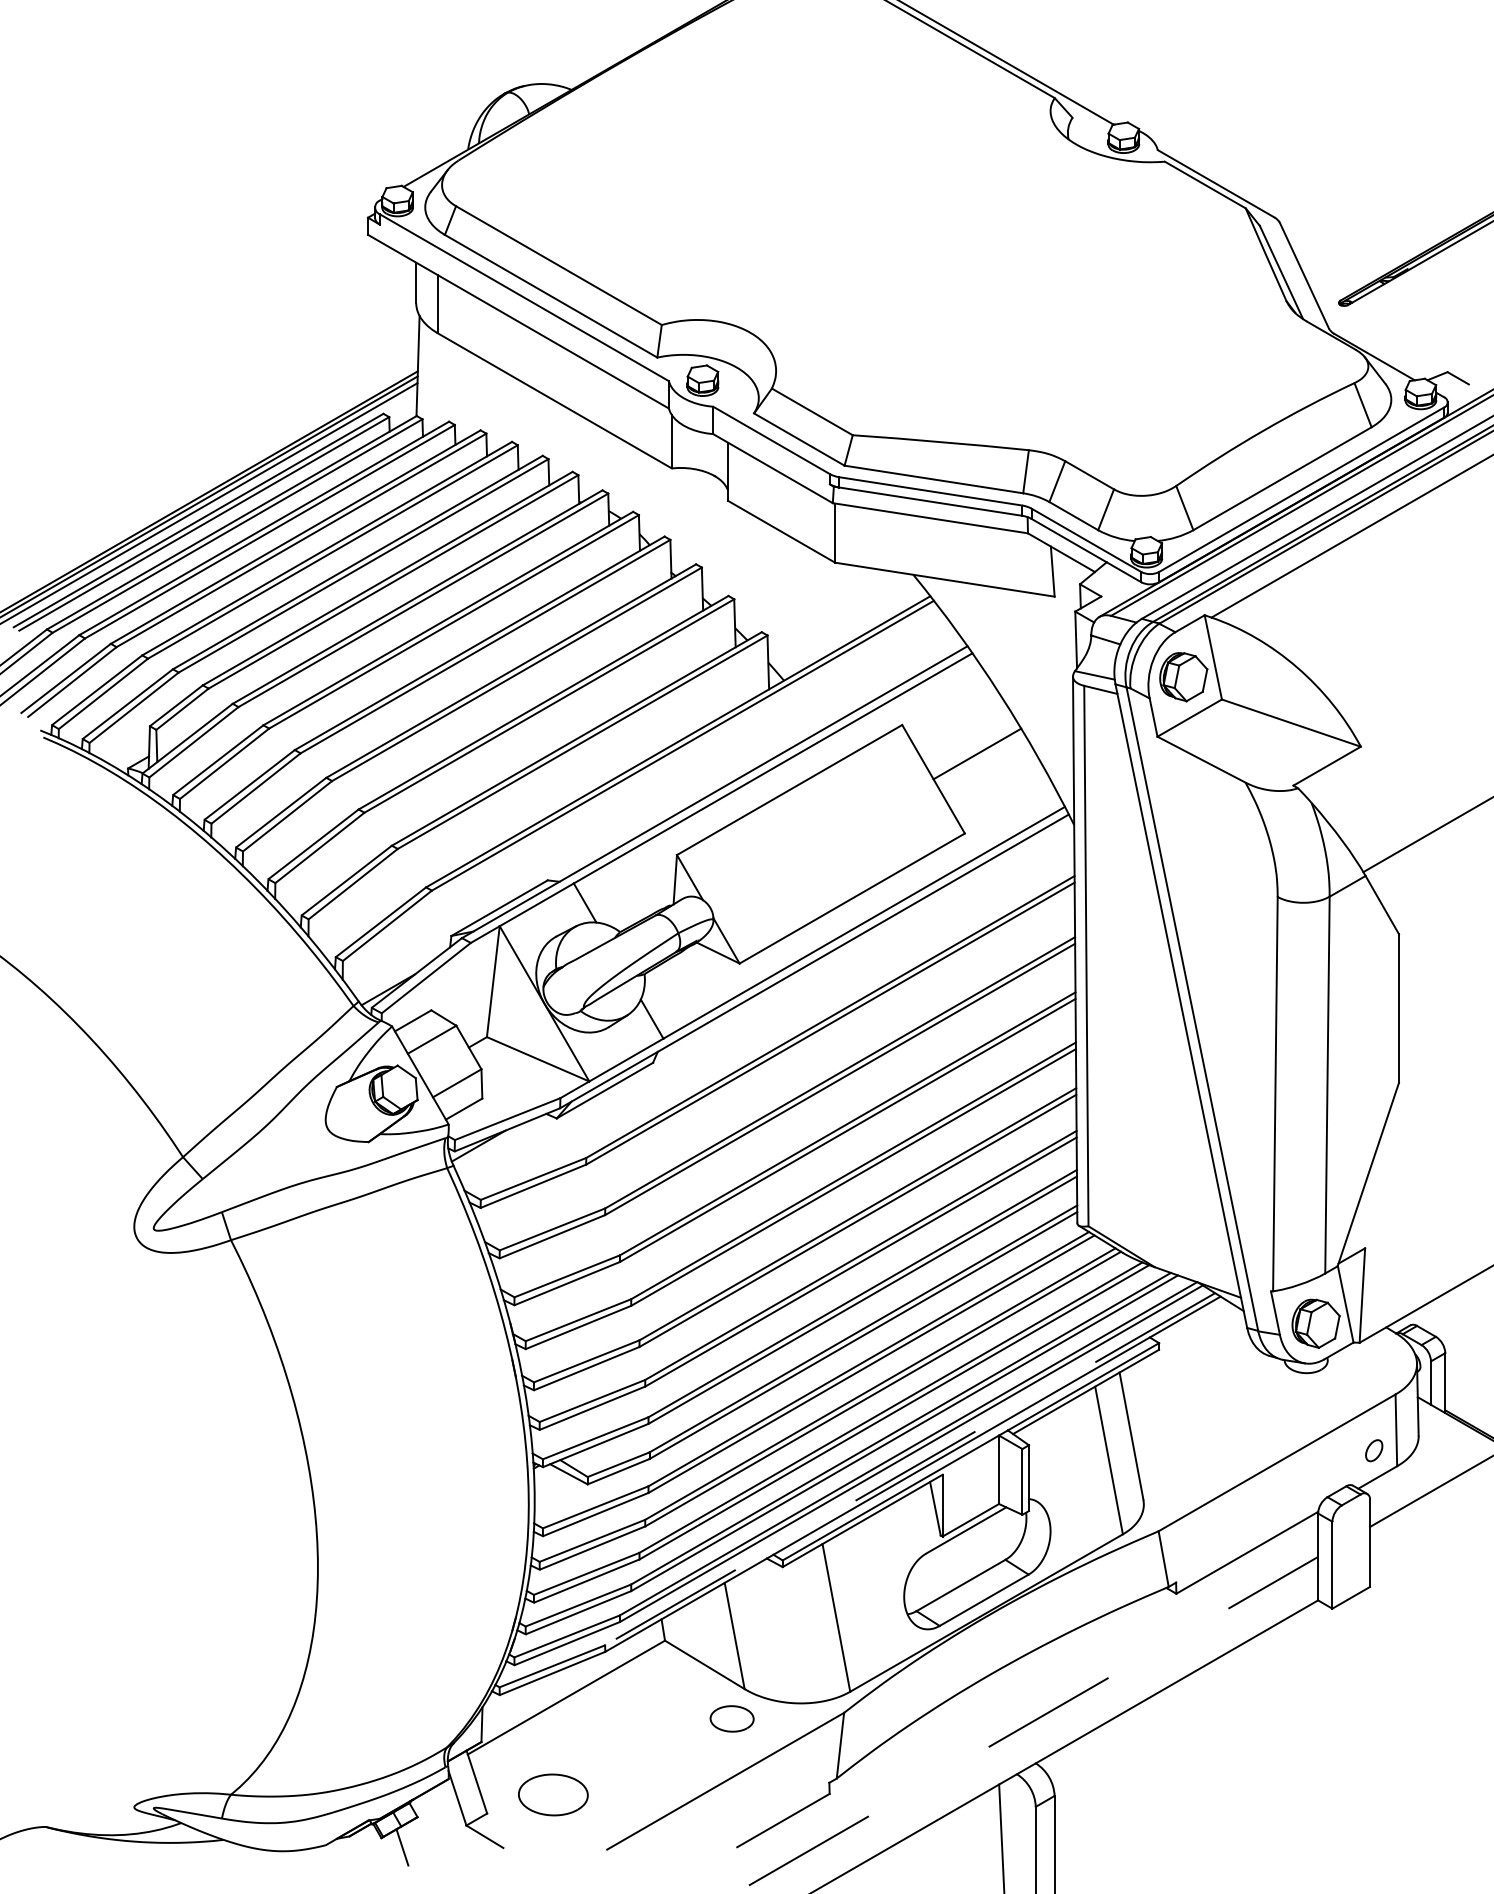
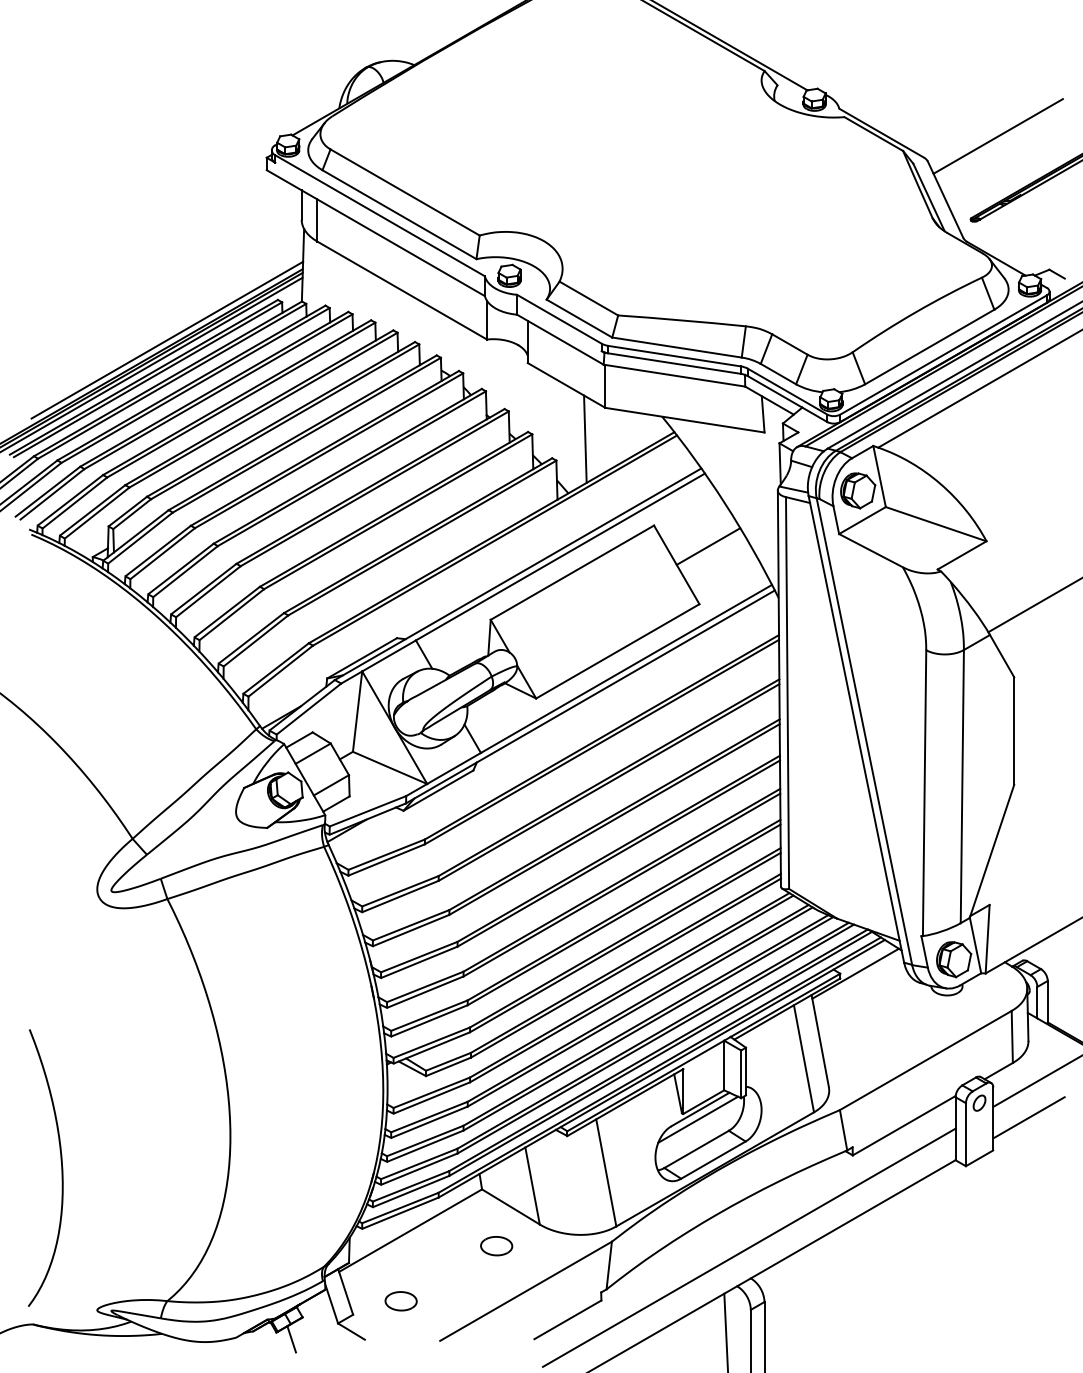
line: (1376, 187) -> (997, 135), added
line: (230, 469) -> (167, 340), added
line: (807, 605) -> (585, 438), added
line: (1179, 1342) -> (855, 973), added
part: (1374, 1450) -> (979, 1103), moved
line: (909, 1469) -> (659, 1065), dashed -> solid
line: (1419, 1541) -> (1029, 1117), added
line: (963, 1544) -> (698, 1119), added
curve: (84, 1608) -> (61, 1166), added
part: (731, 1718) -> (496, 1245), moved
line: (1033, 1721) -> (749, 1248), dashed -> solid
part: (553, 1794) -> (401, 1300), size x0.62

